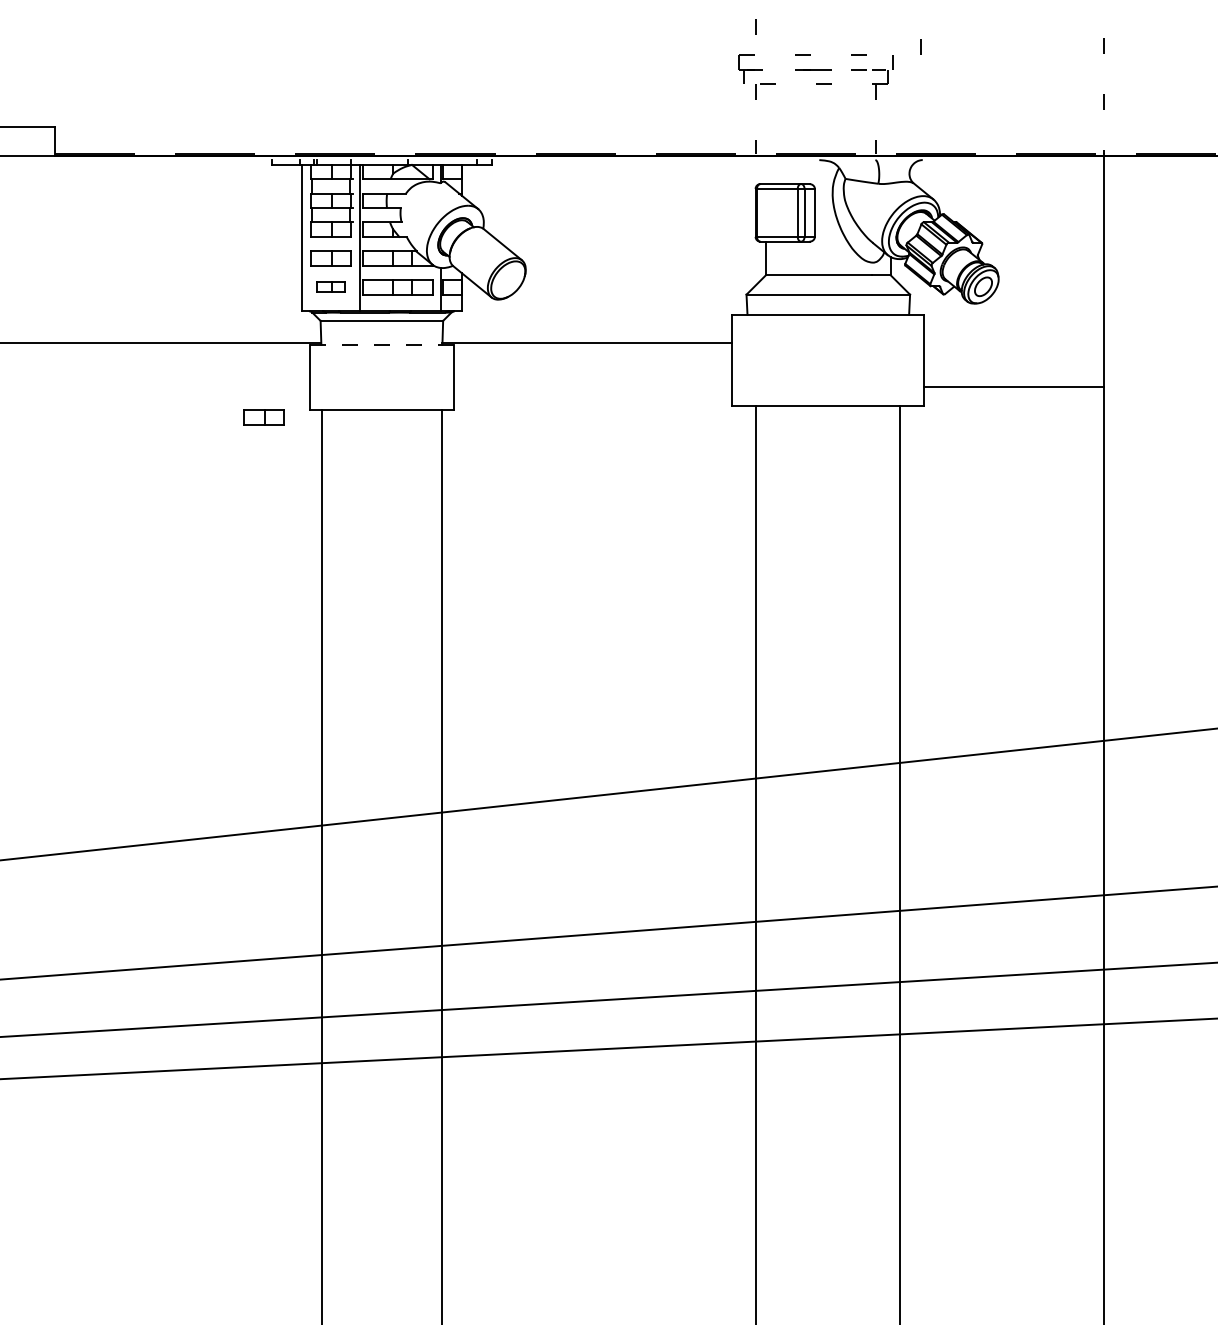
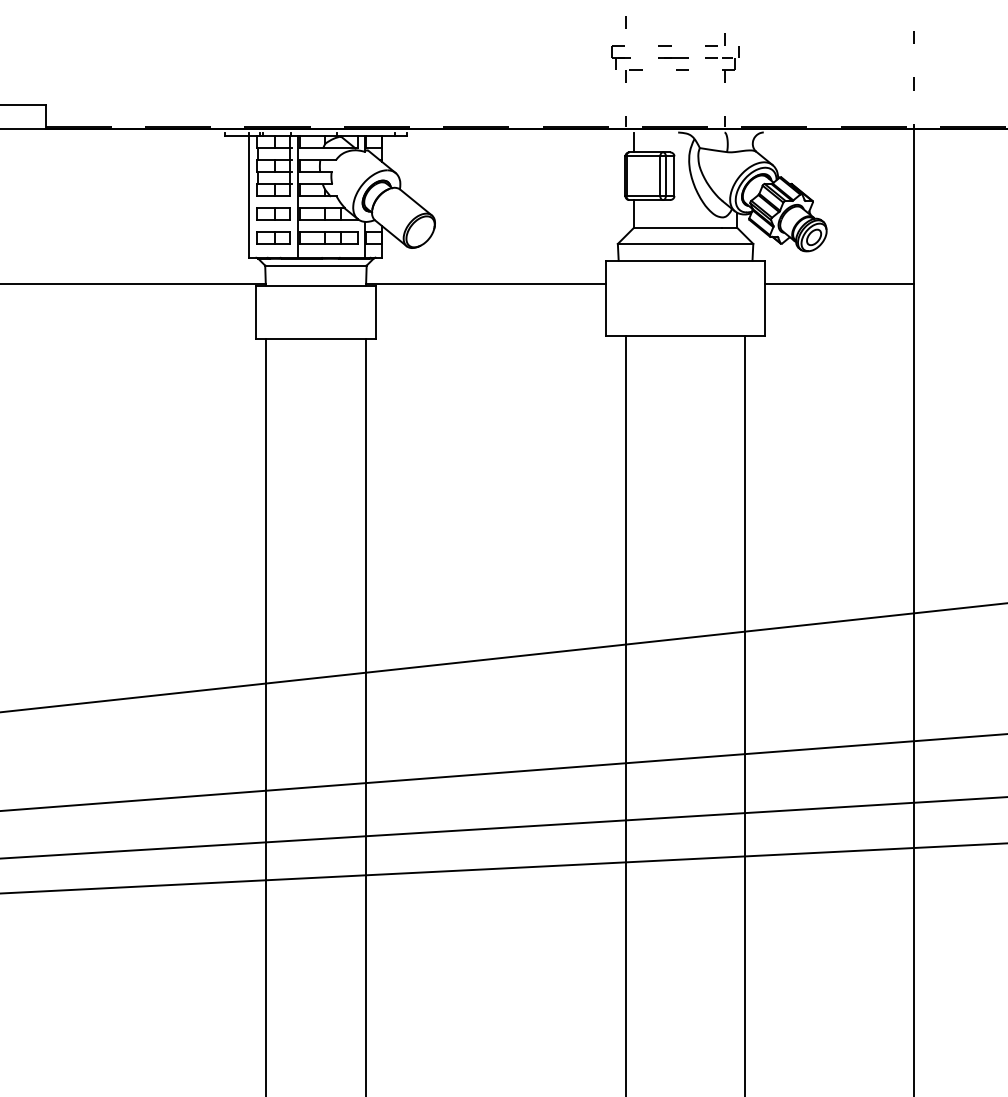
line: (920, 46) -> (724, 38), moved
line: (765, 172) -> (633, 142), added
part: (330, 287) -> (273, 238), size x1.43
line: (382, 344) -> (316, 285), dashed -> solid
line: (1014, 387) -> (839, 284), moved
part: (263, 417) -> (217, 345), removed

